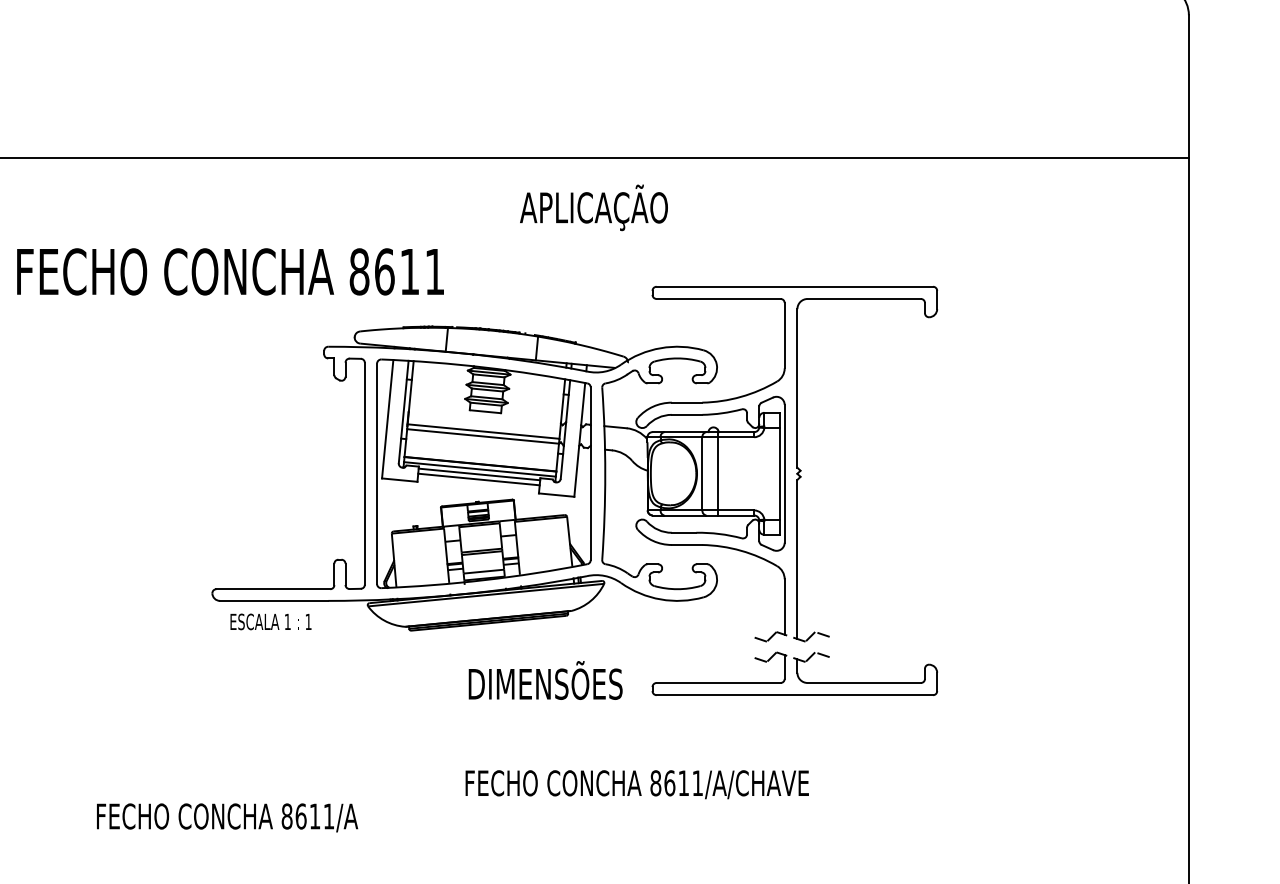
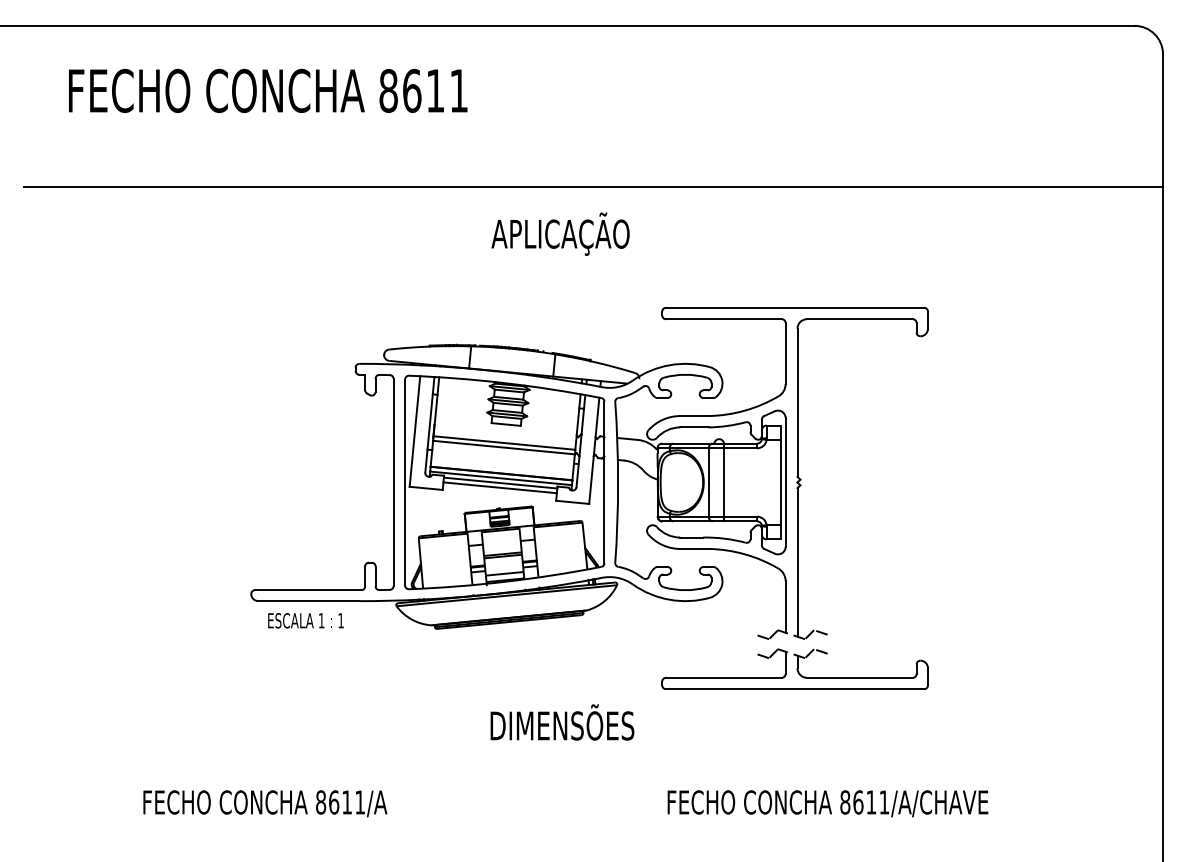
text: (593, 207) -> (560, 233), moved
text: (230, 271) -> (268, 90), moved
text: (545, 680) -> (562, 722), moved
text: (636, 784) -> (827, 803), moved

